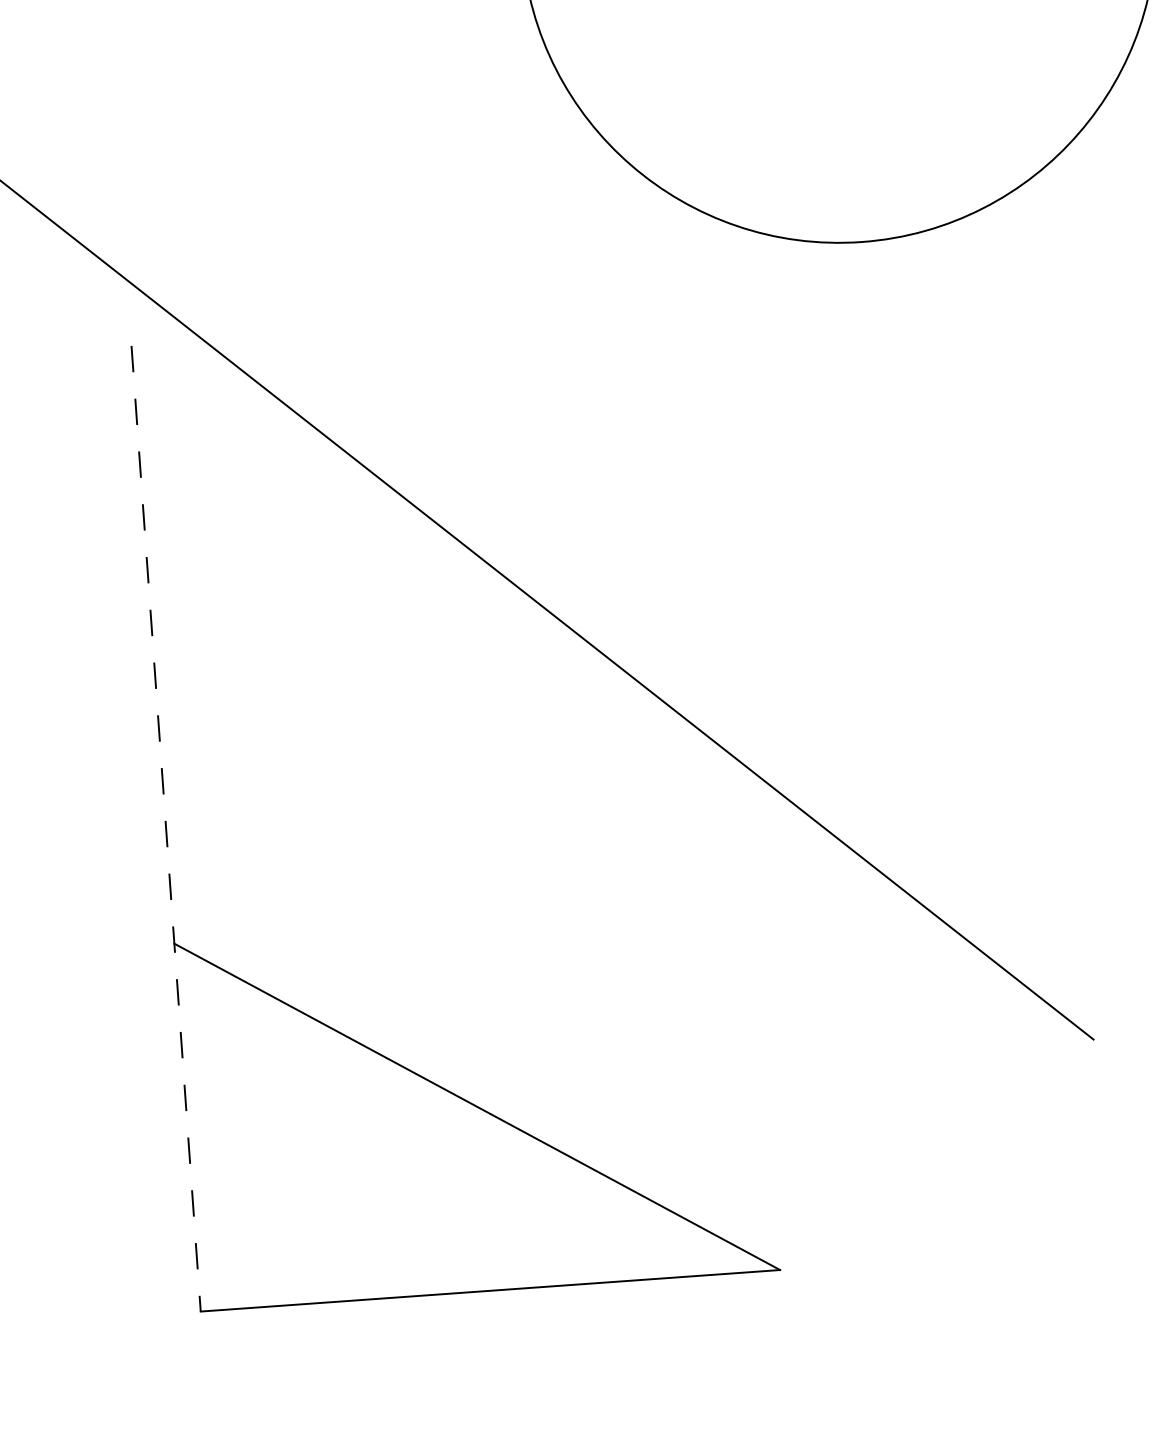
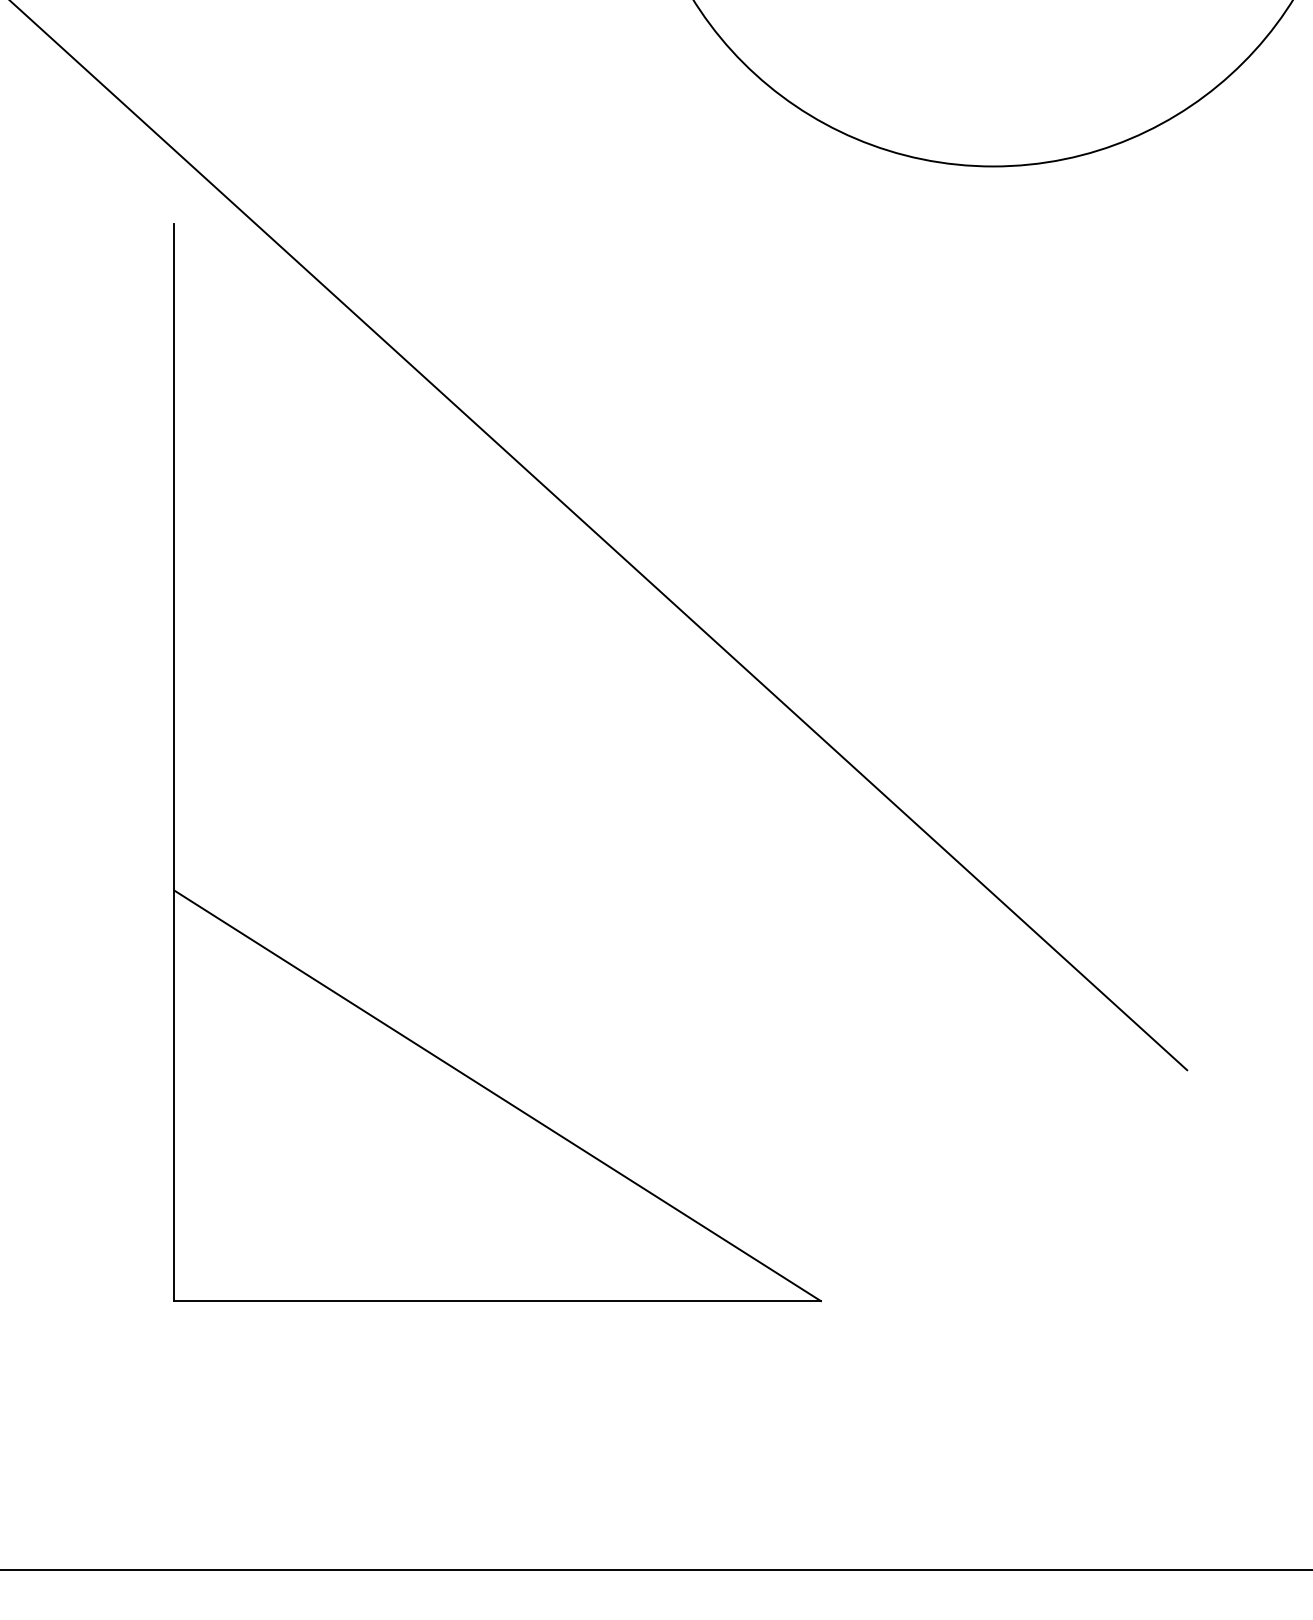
line: (166, 828) -> (174, 762), dashed -> solid

